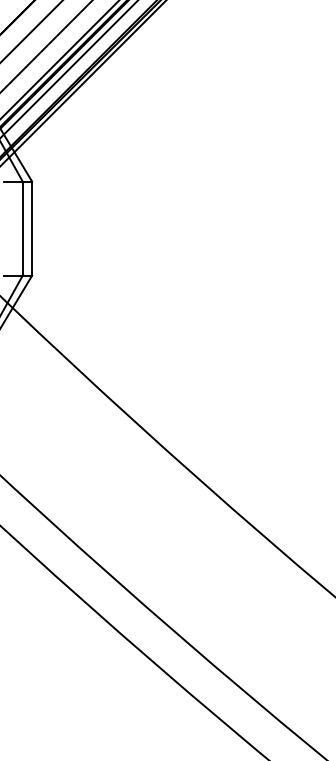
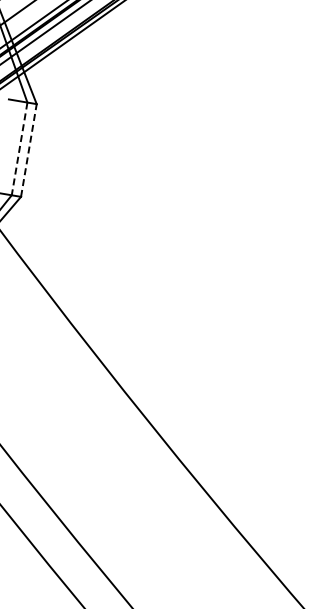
line: (32, 228) -> (29, 150), solid -> dashed
line: (22, 229) -> (19, 149), solid -> dashed

